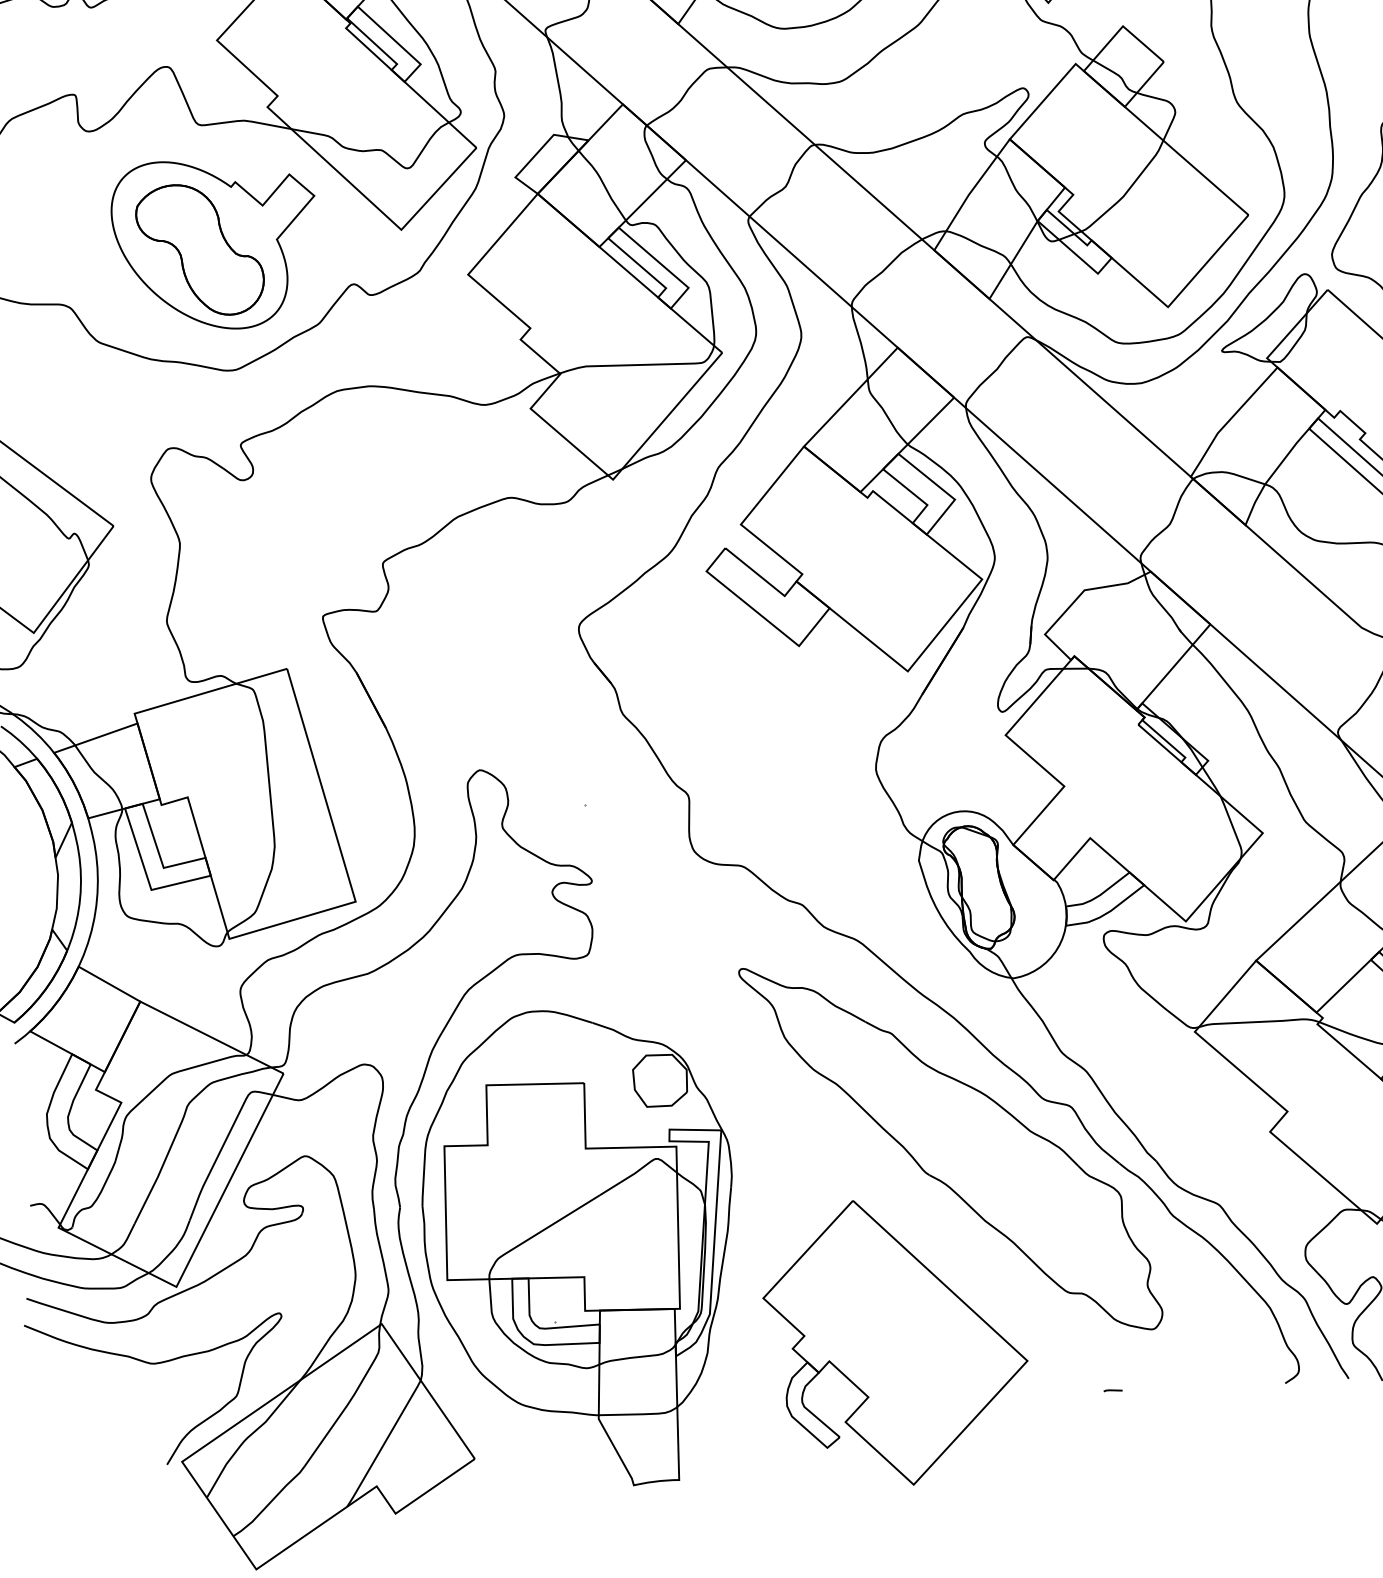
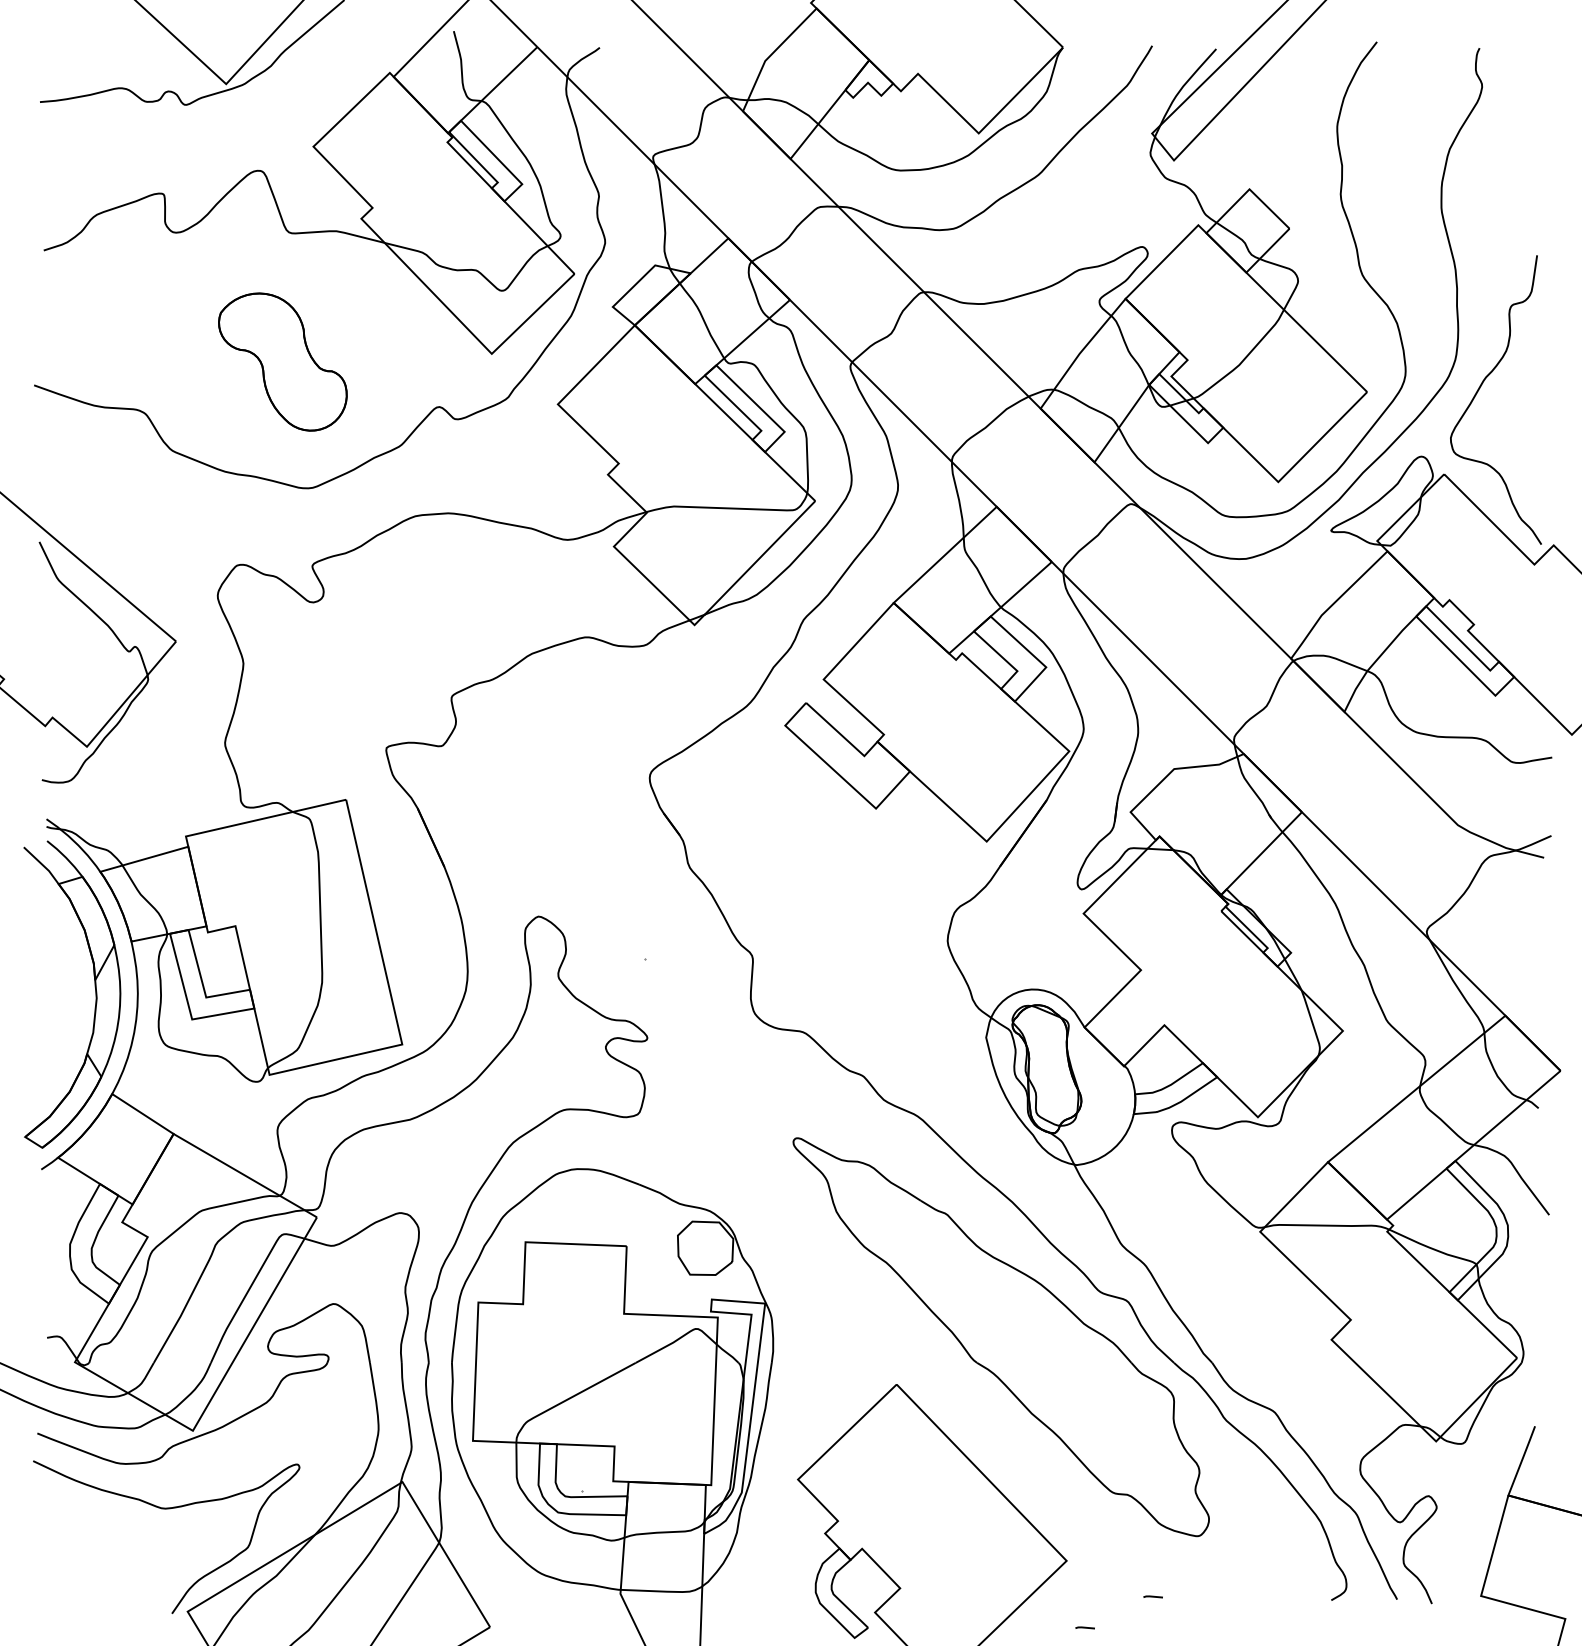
part: (214, 244) -> (298, 357), removed
line: (1048, 1424) -> (1084, 1627), added

